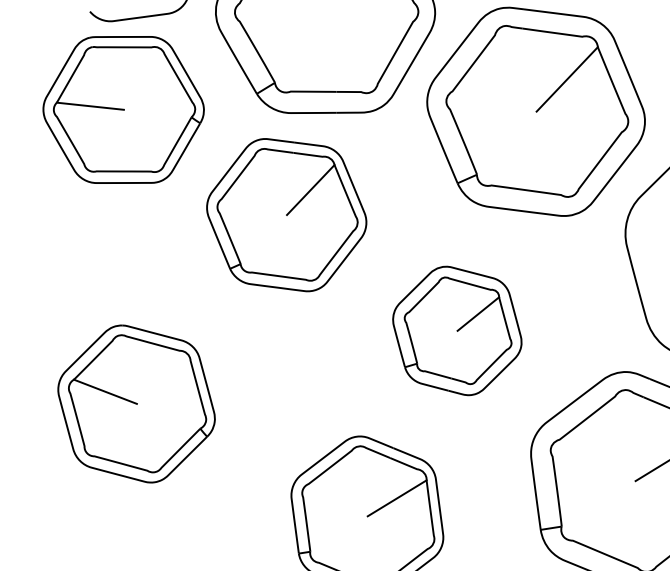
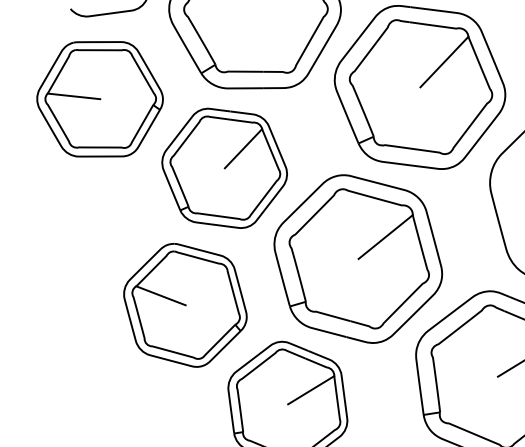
part: (123, 109) -> (99, 98), moved
part: (457, 330) -> (358, 258), size x1.67
part: (136, 403) -> (185, 304), moved

